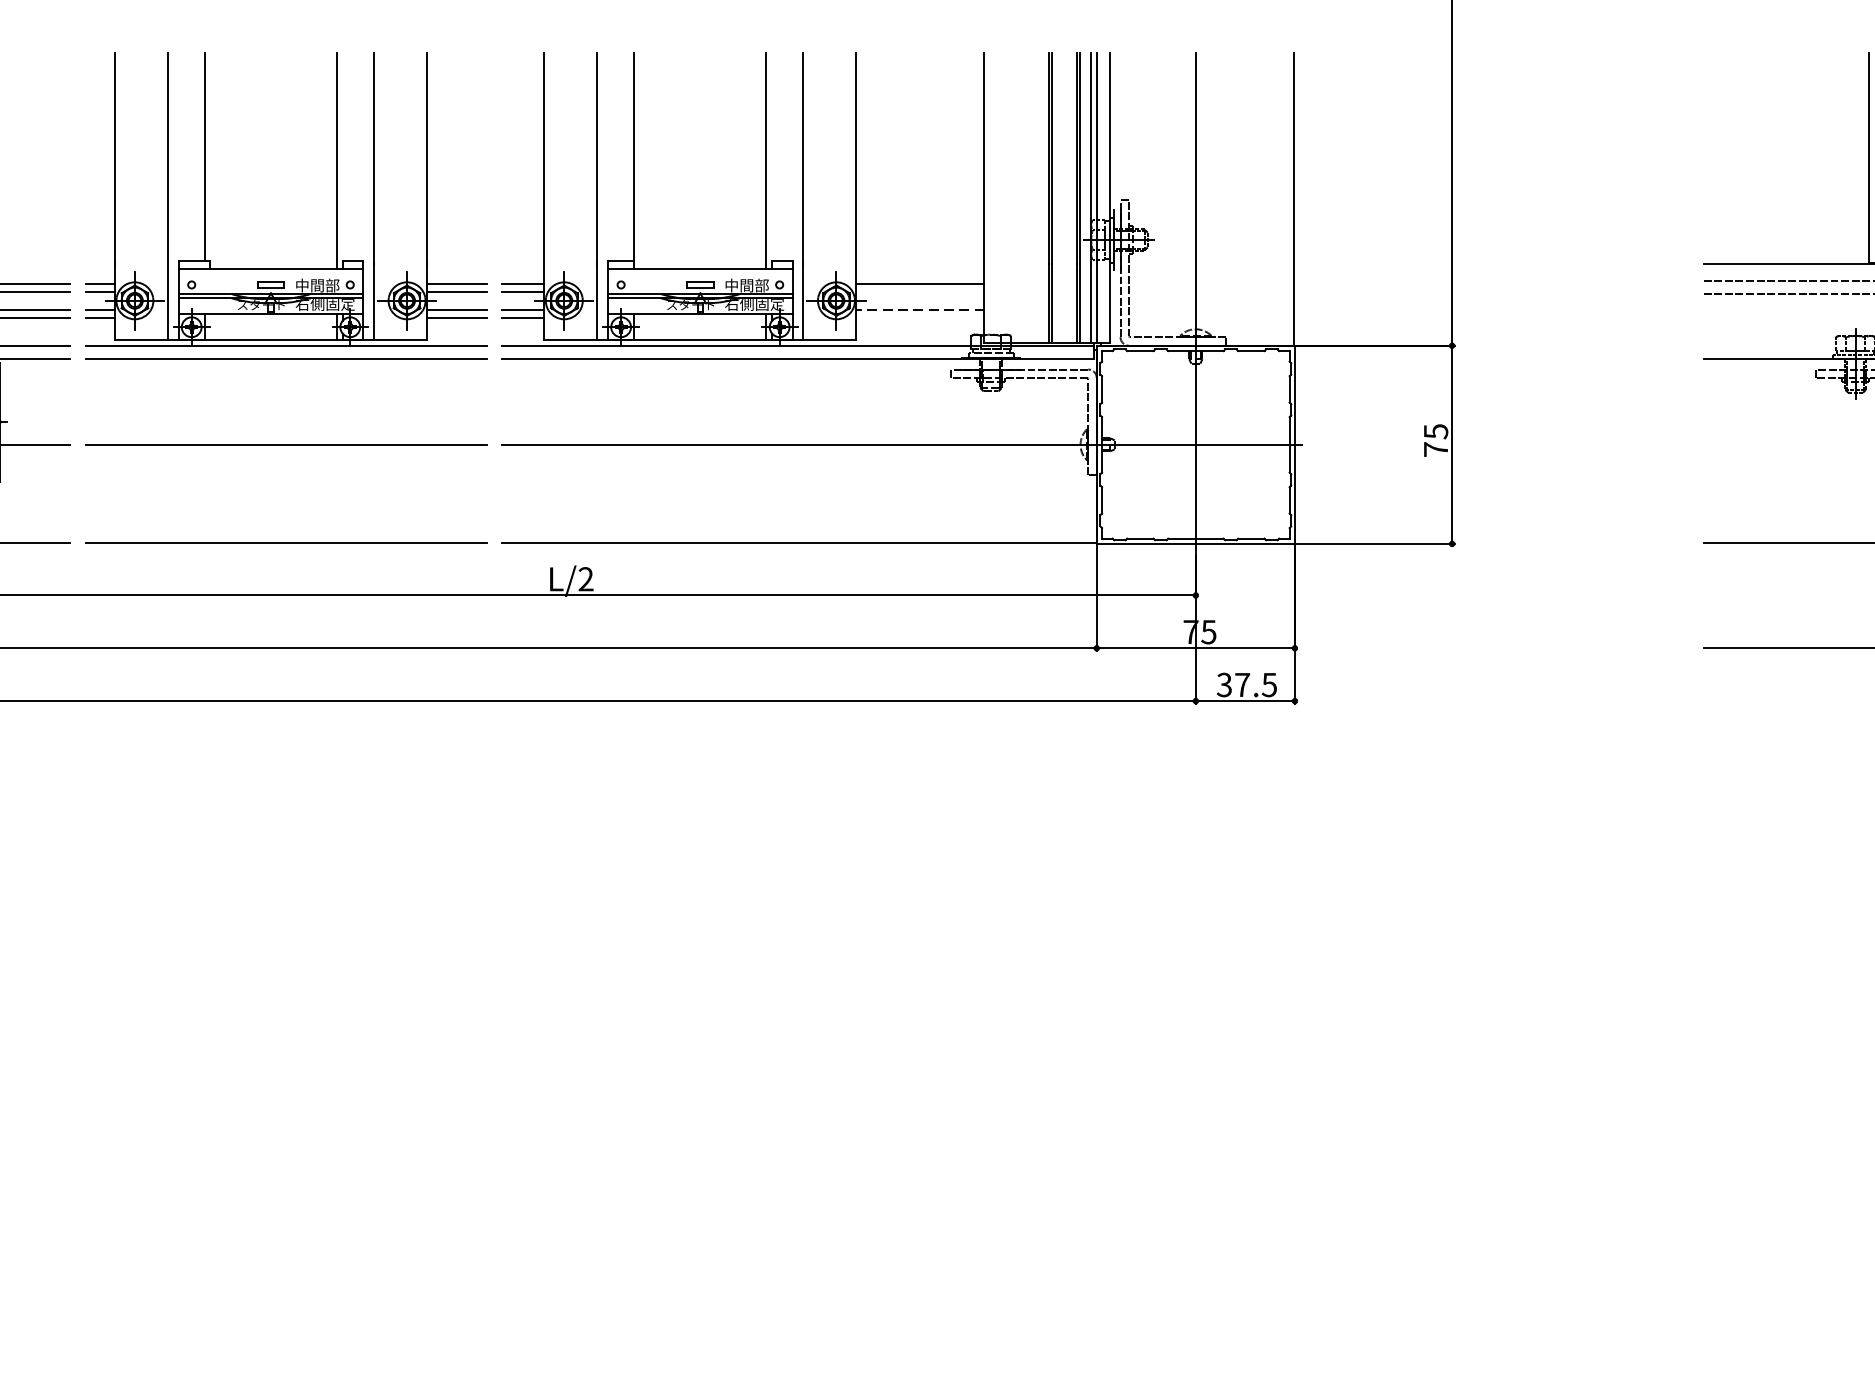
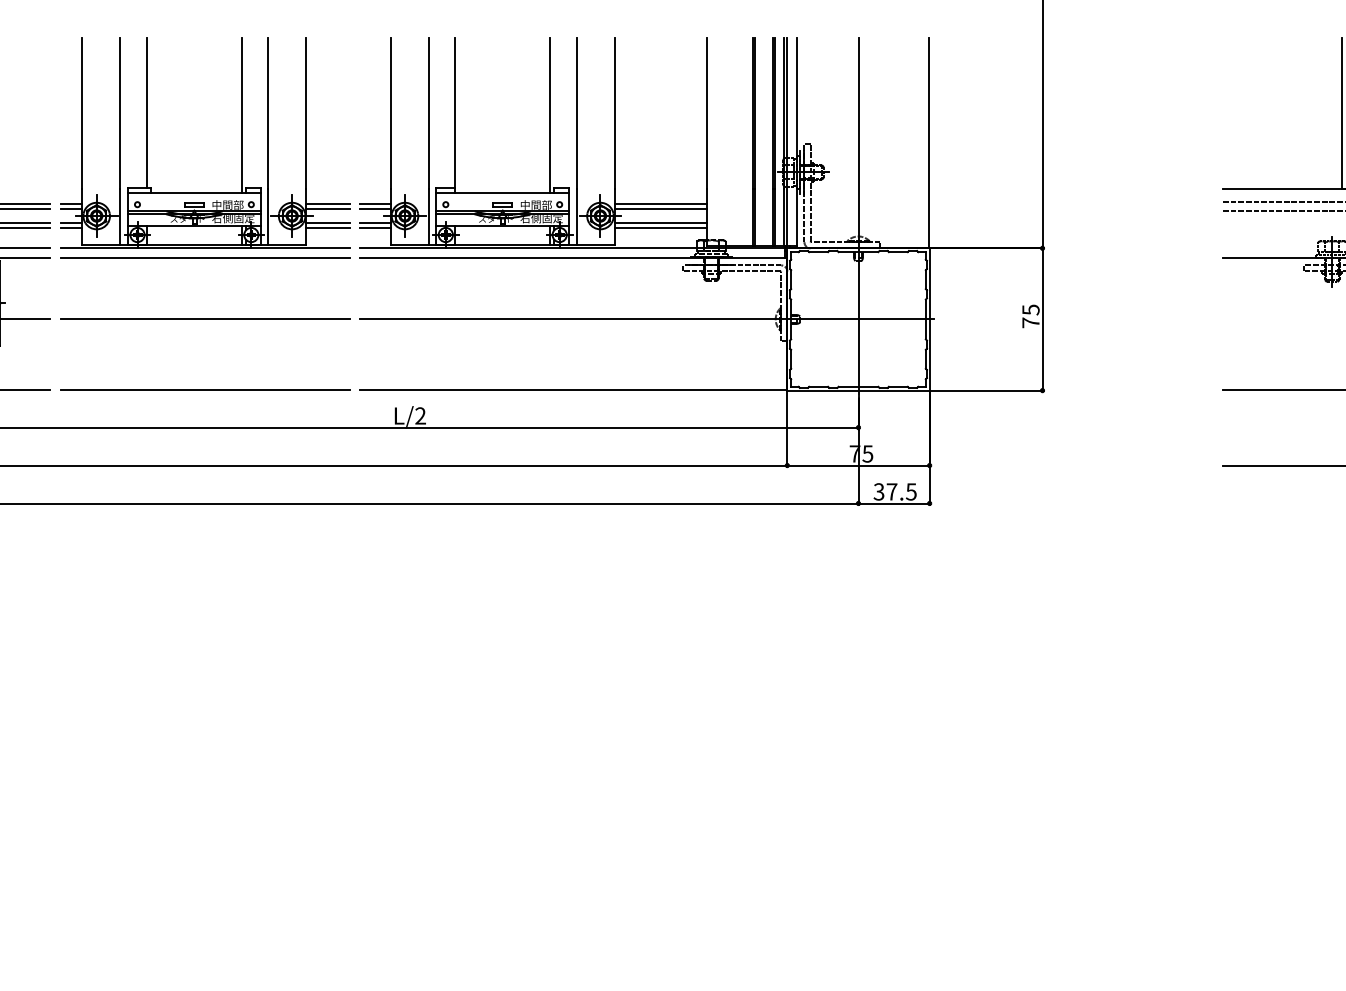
line: (920, 291) -> (660, 209), added
line: (920, 309) -> (660, 222), dashed -> solid
line: (920, 318) -> (660, 228), added

